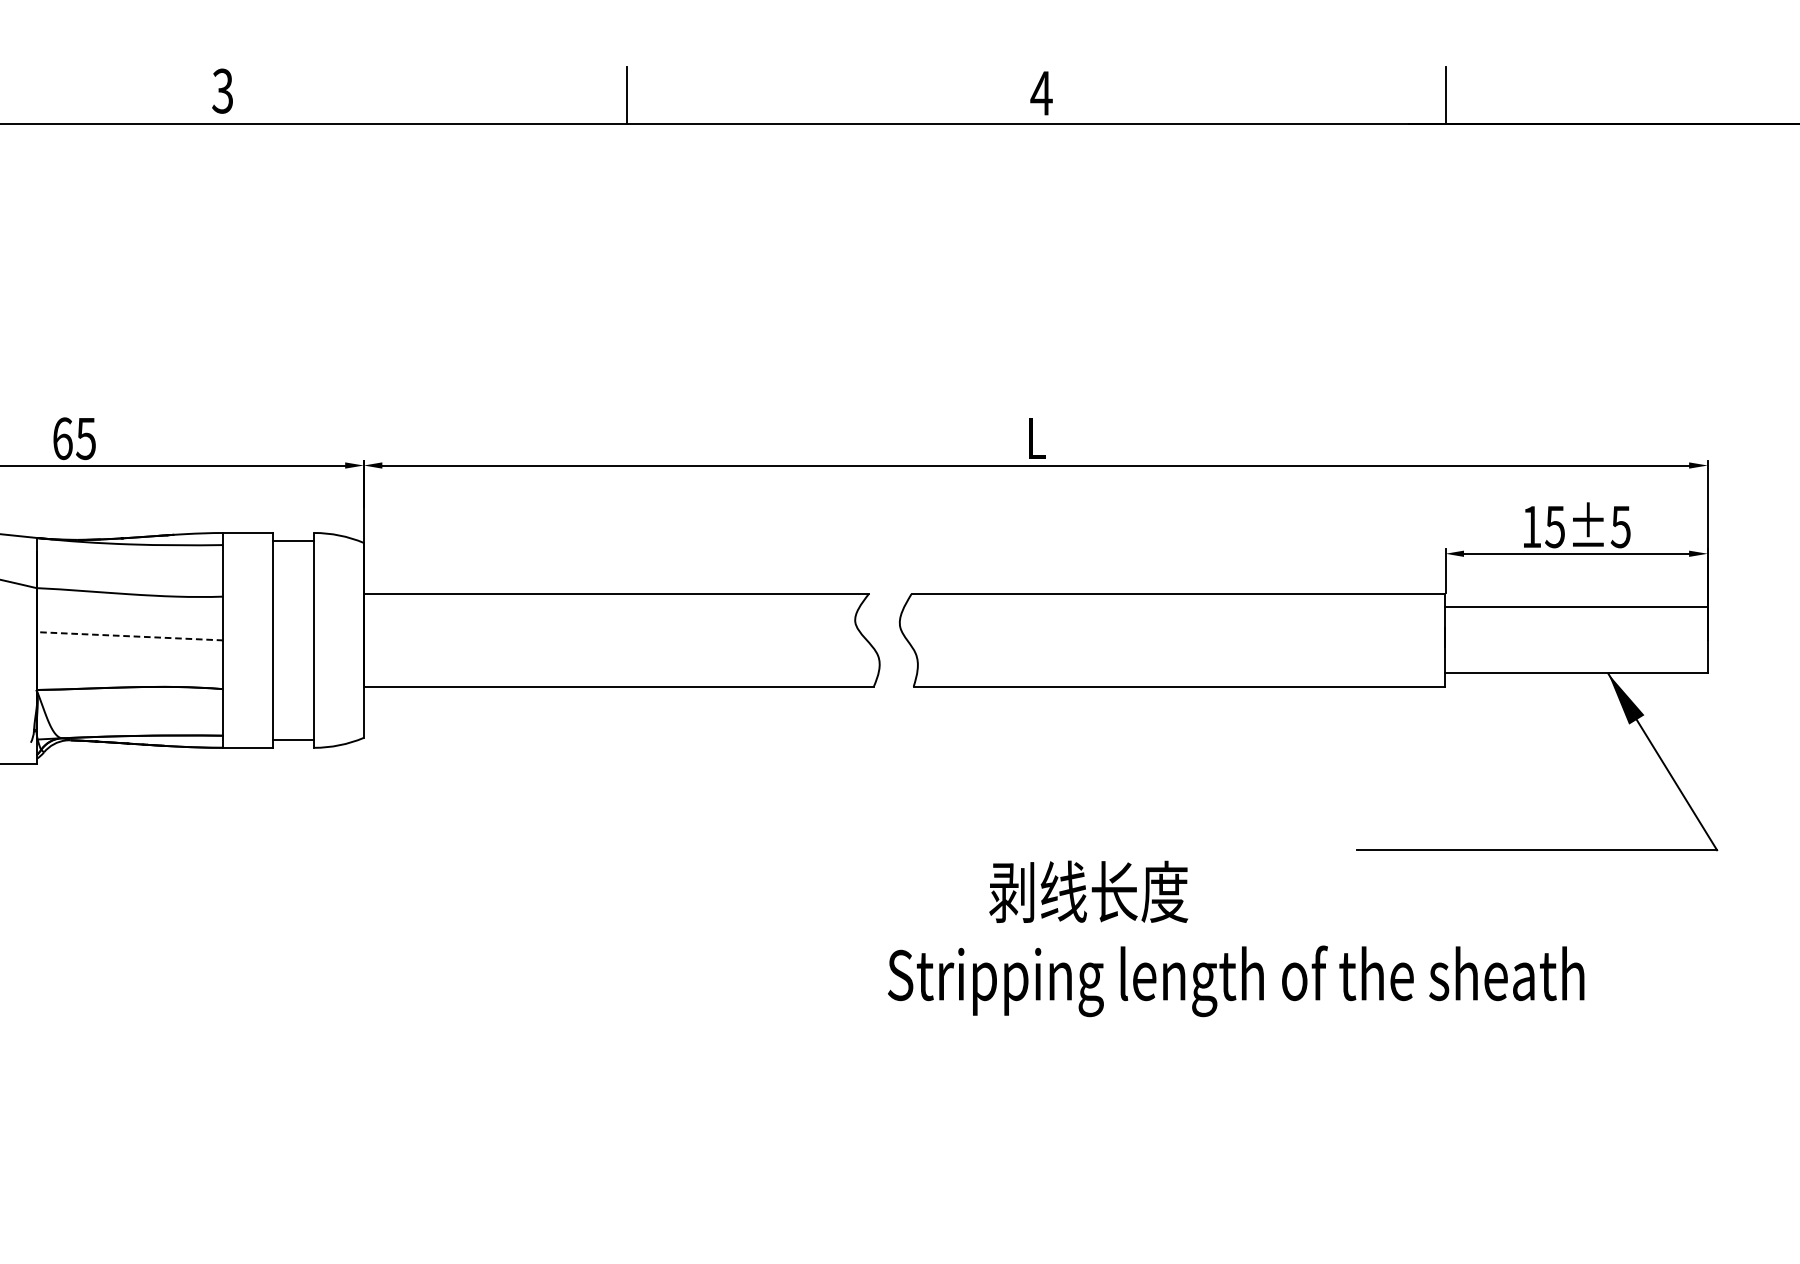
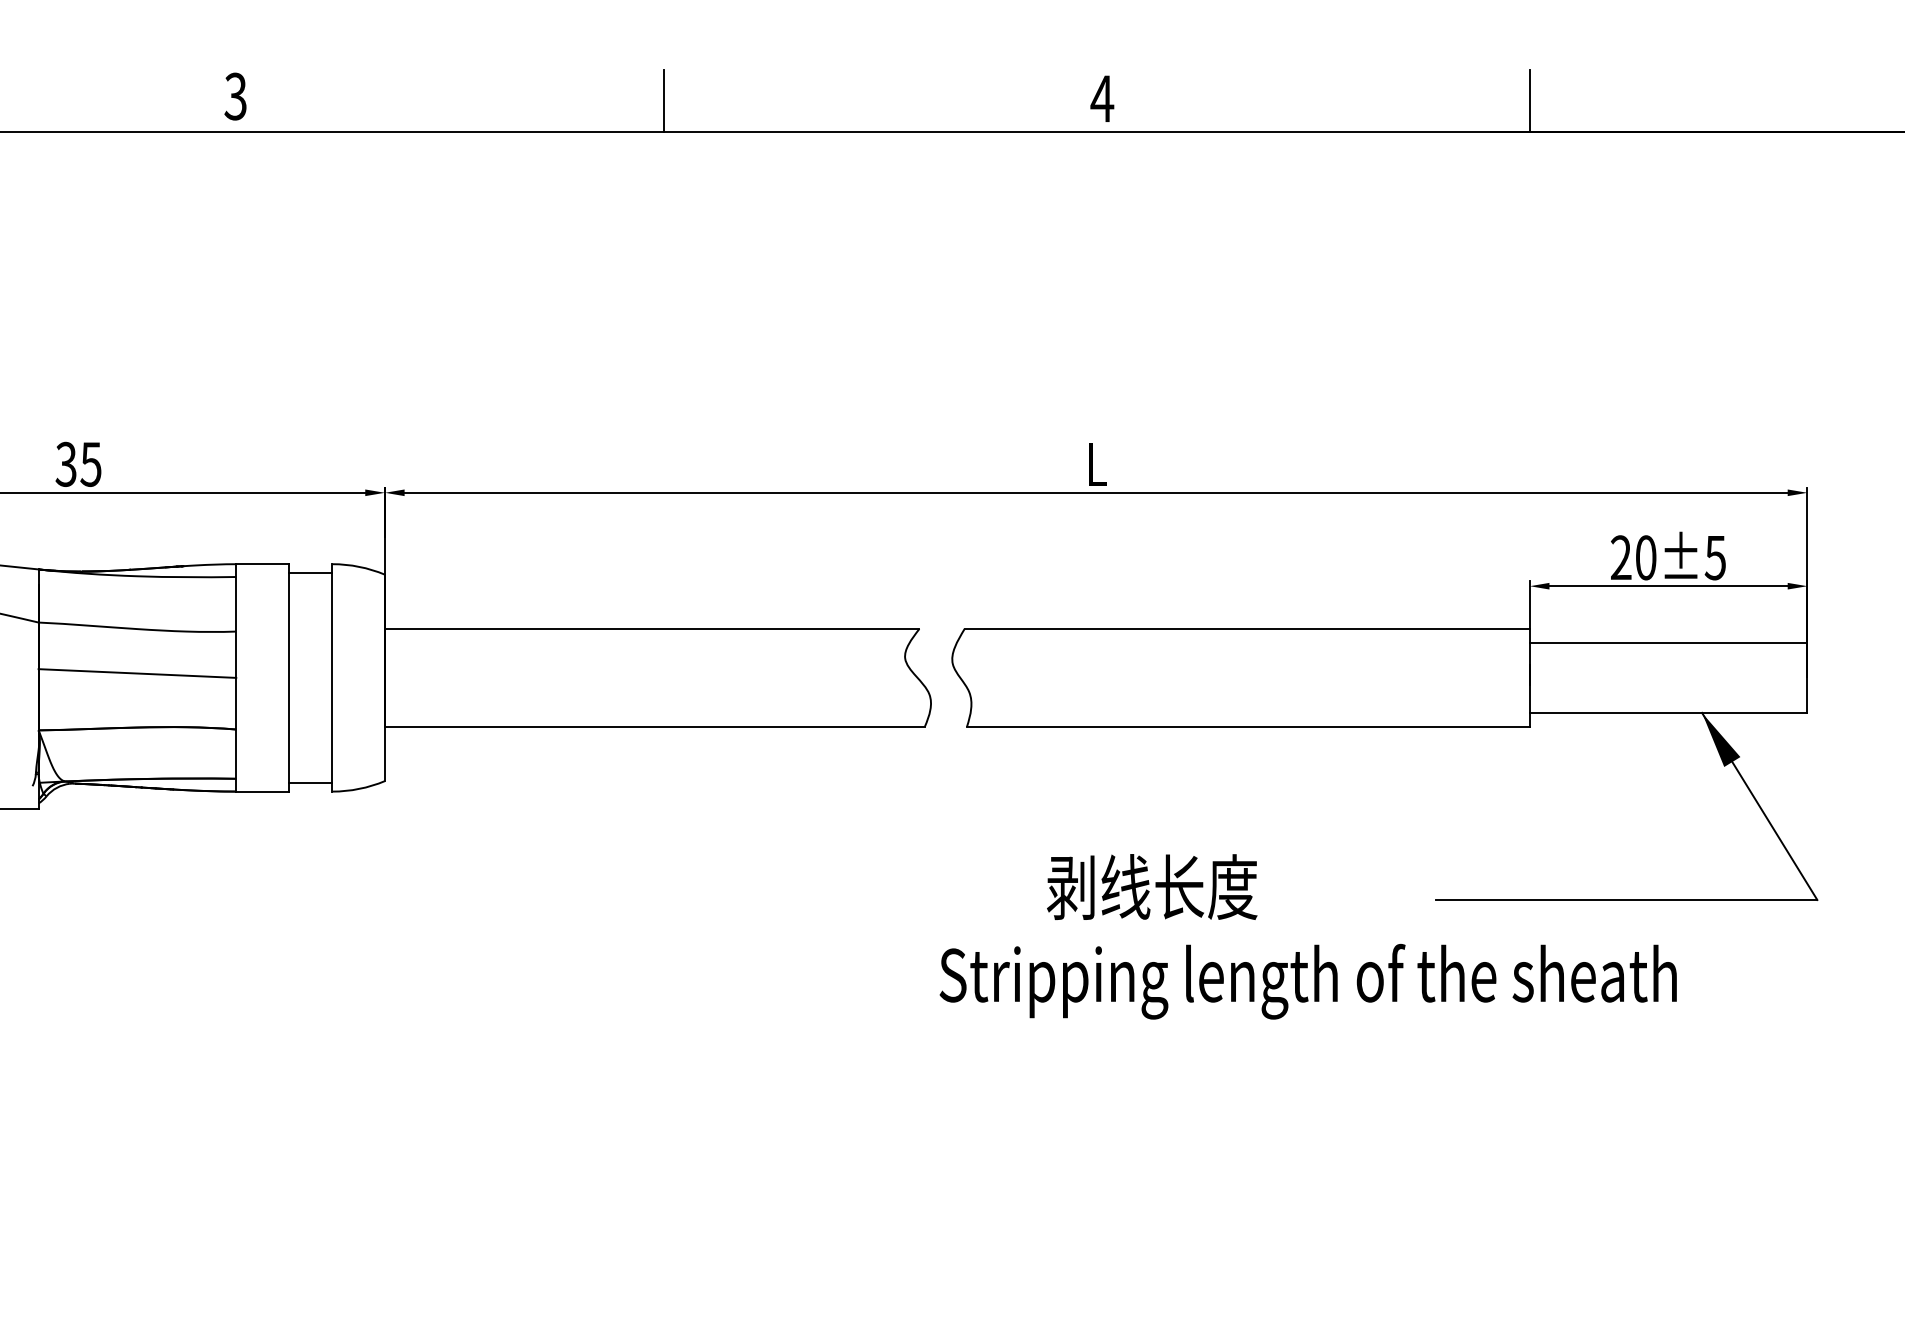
text: (61, 437) -> (65, 463), 65 -> 35
text: (1543, 526) -> (1633, 557), 15±5 -> 20±5
line: (129, 636) -> (137, 673), dashed -> solid
text: (1235, 938) -> (1307, 936), moved

